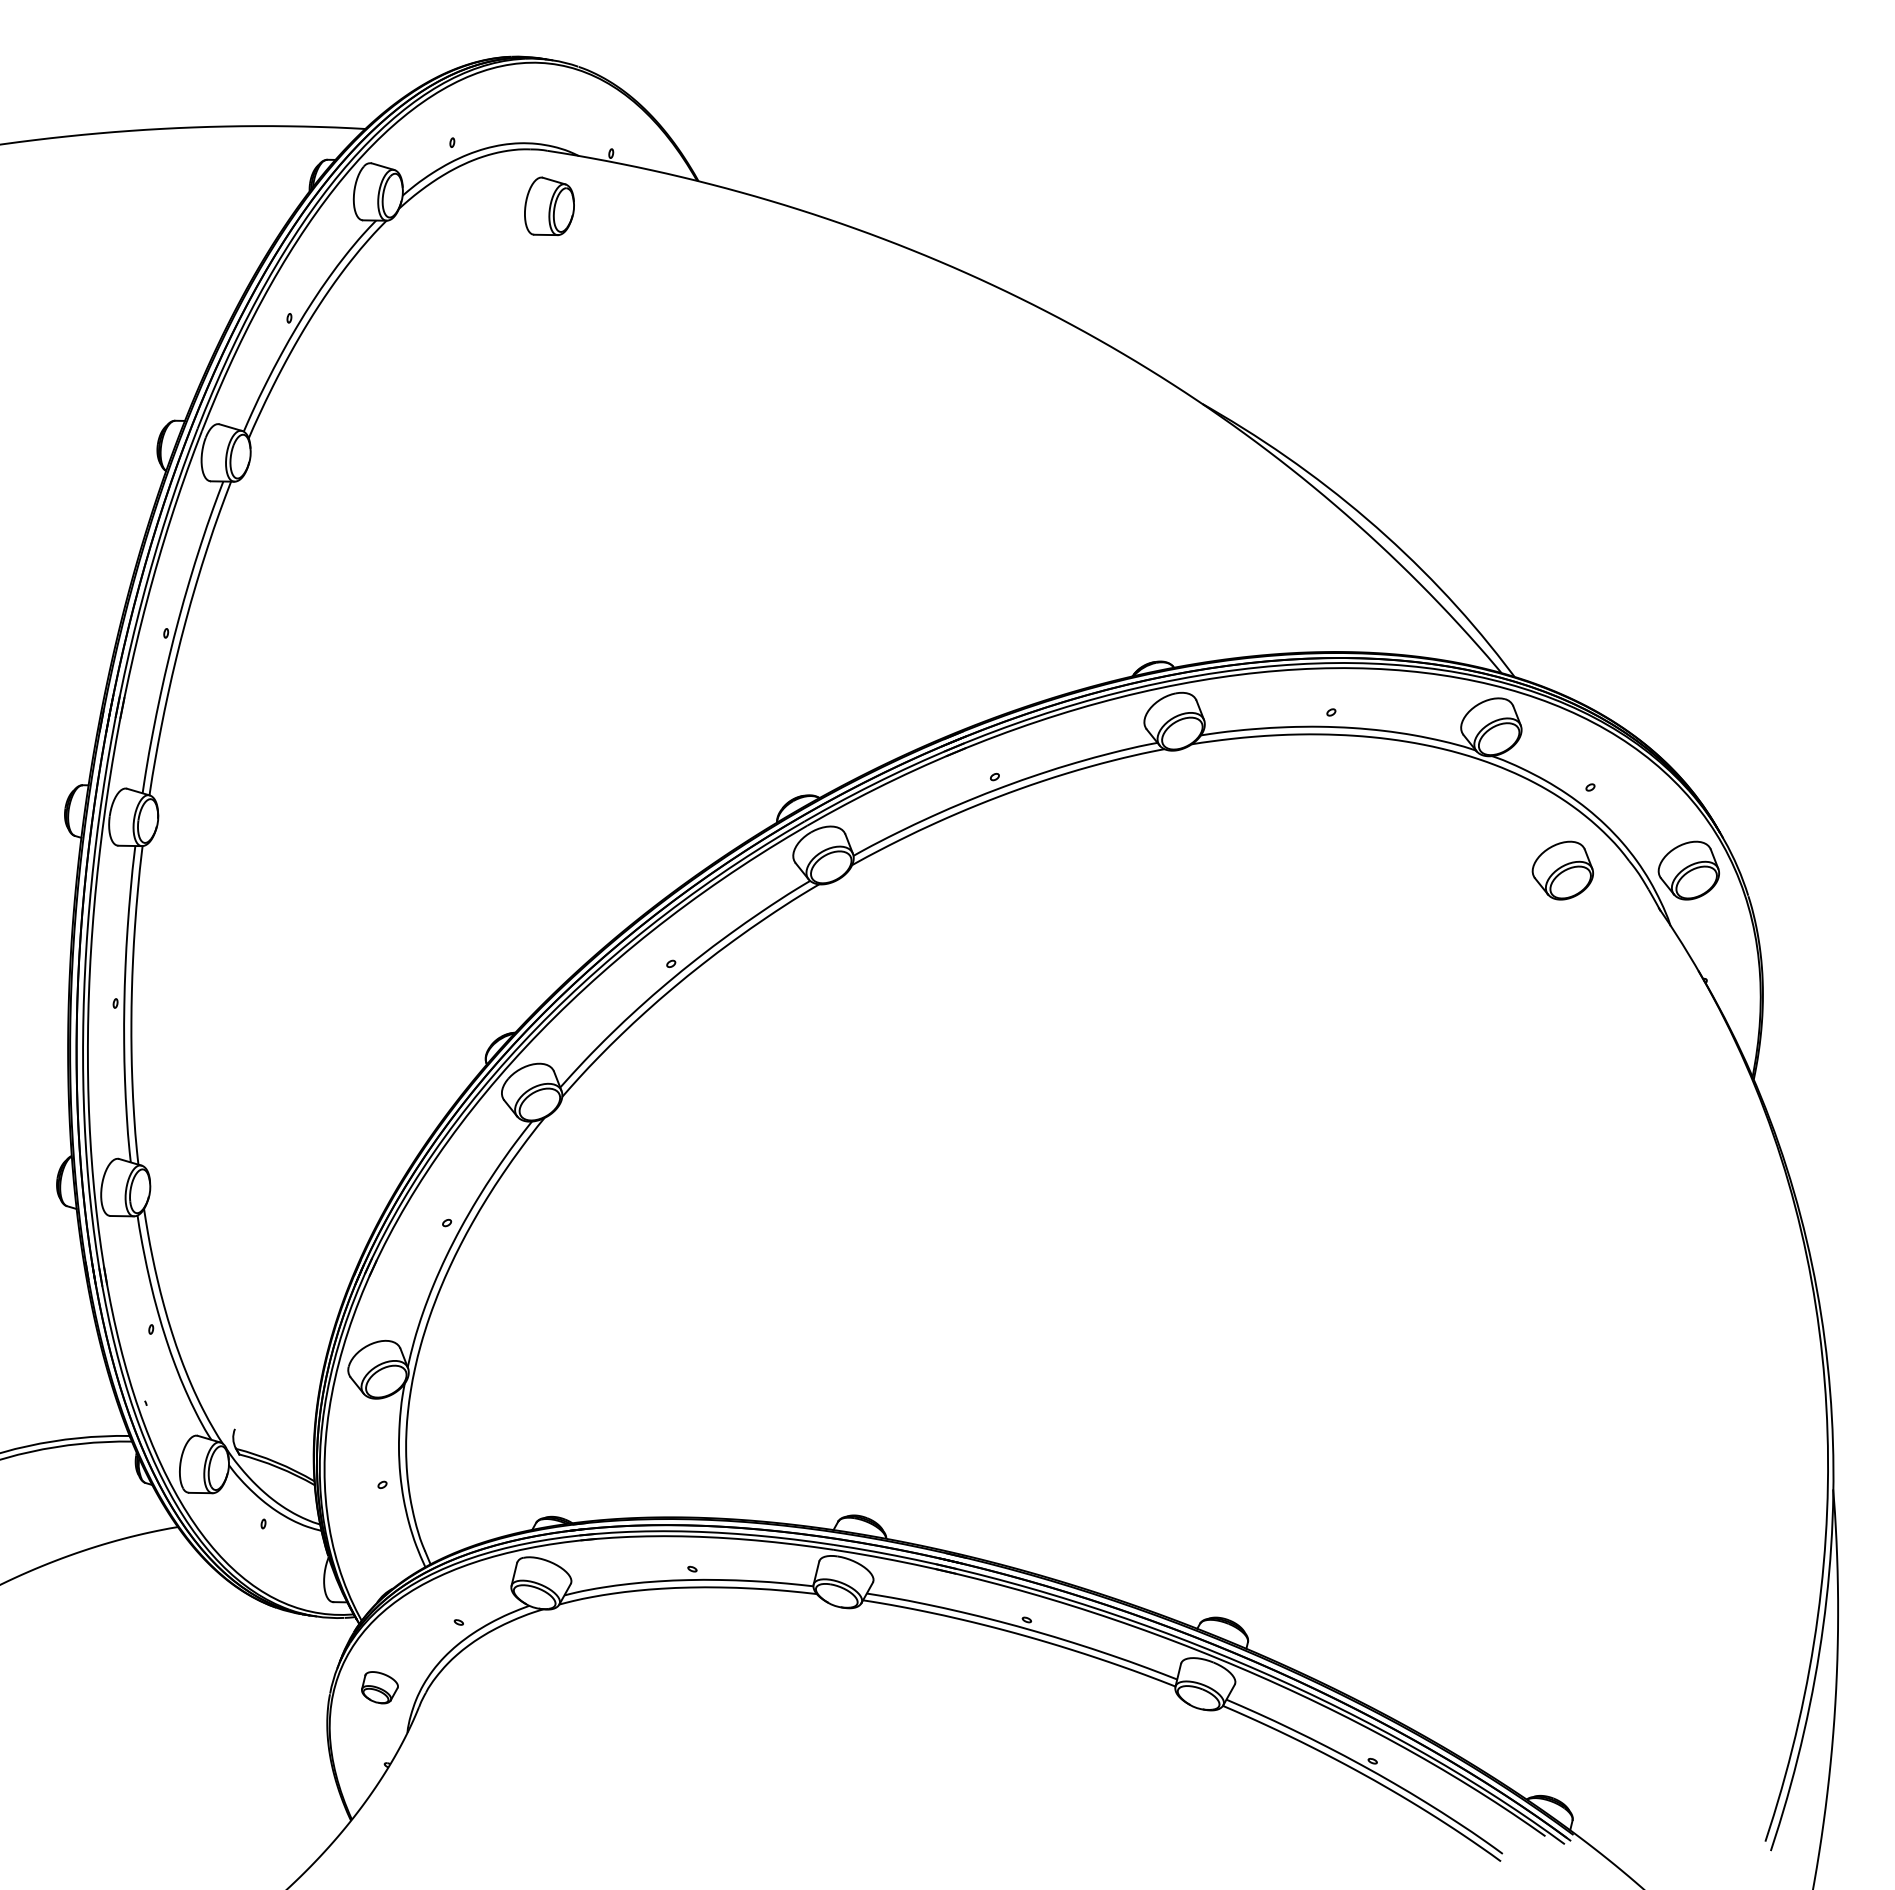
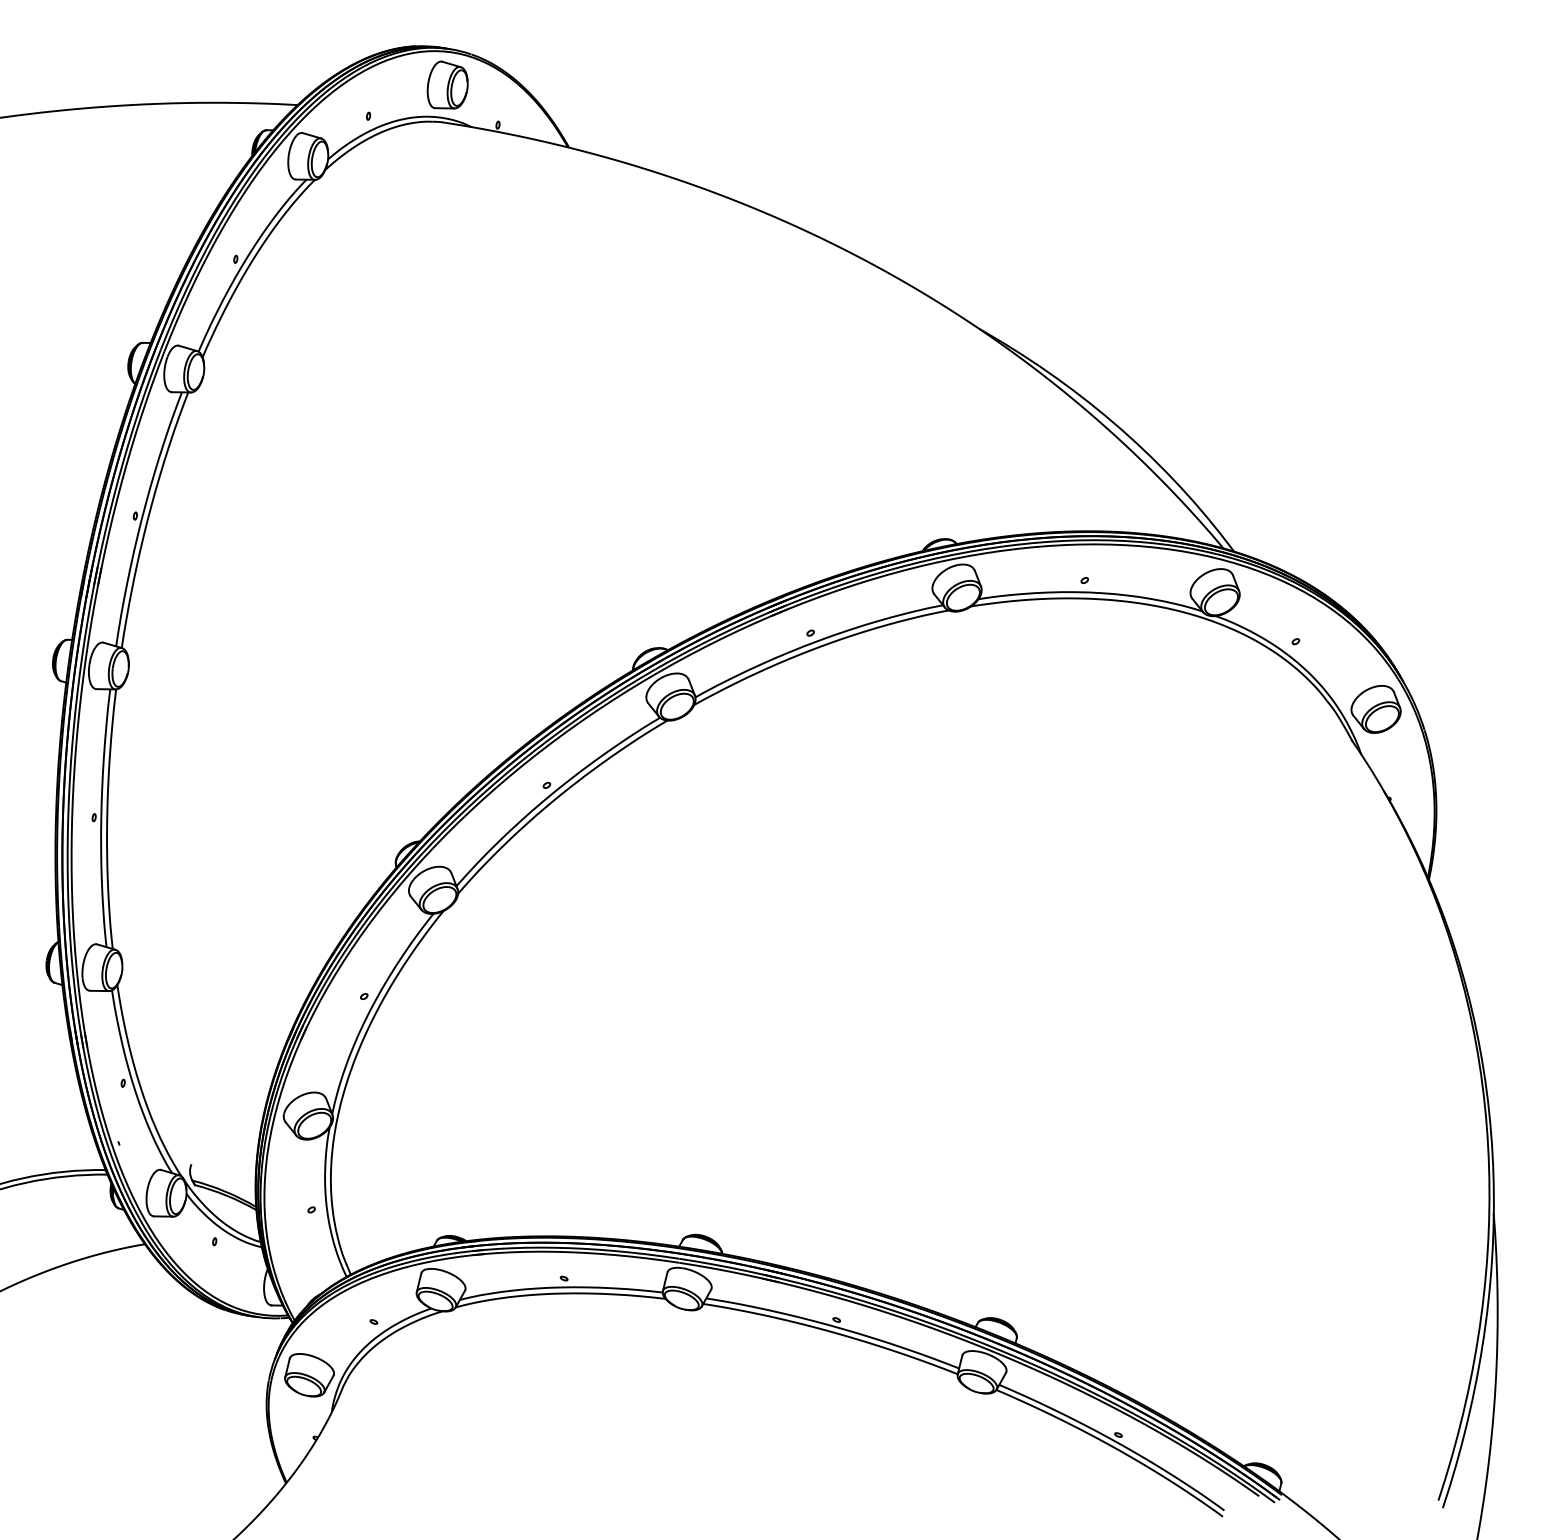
part: (549, 206) -> (447, 85), moved
part: (1562, 870) -> (1273, 709), removed
part: (379, 1687) -> (309, 1374), size x1.67

